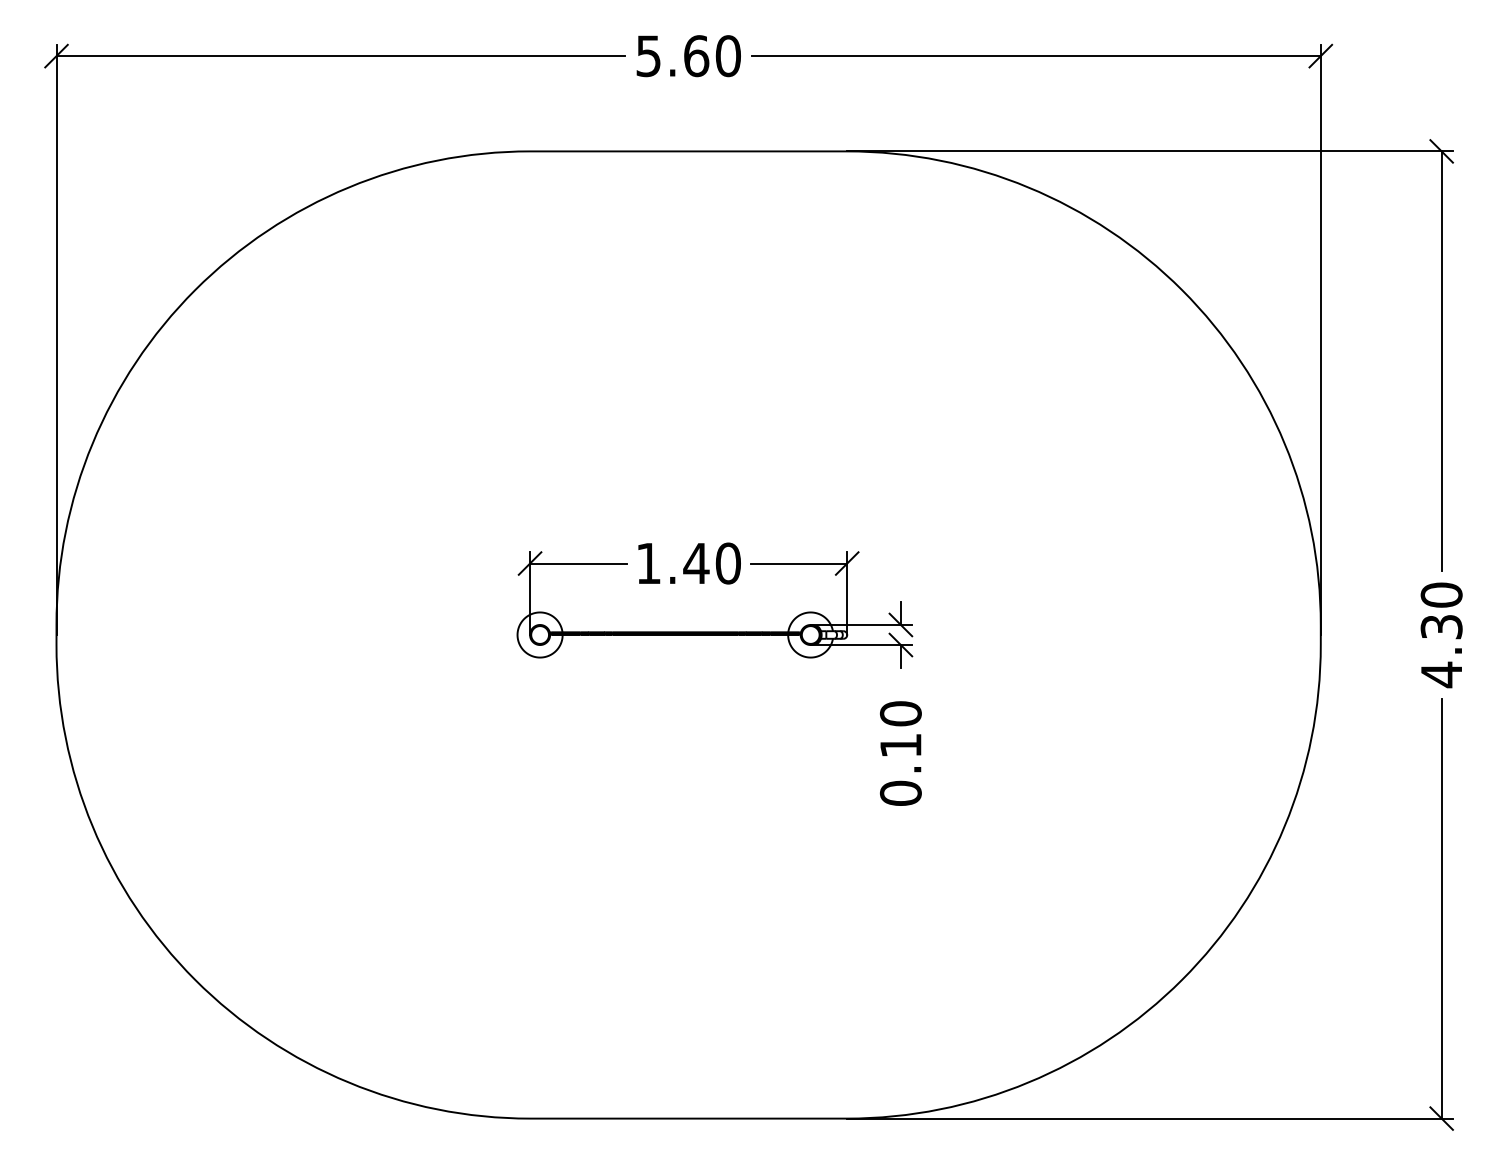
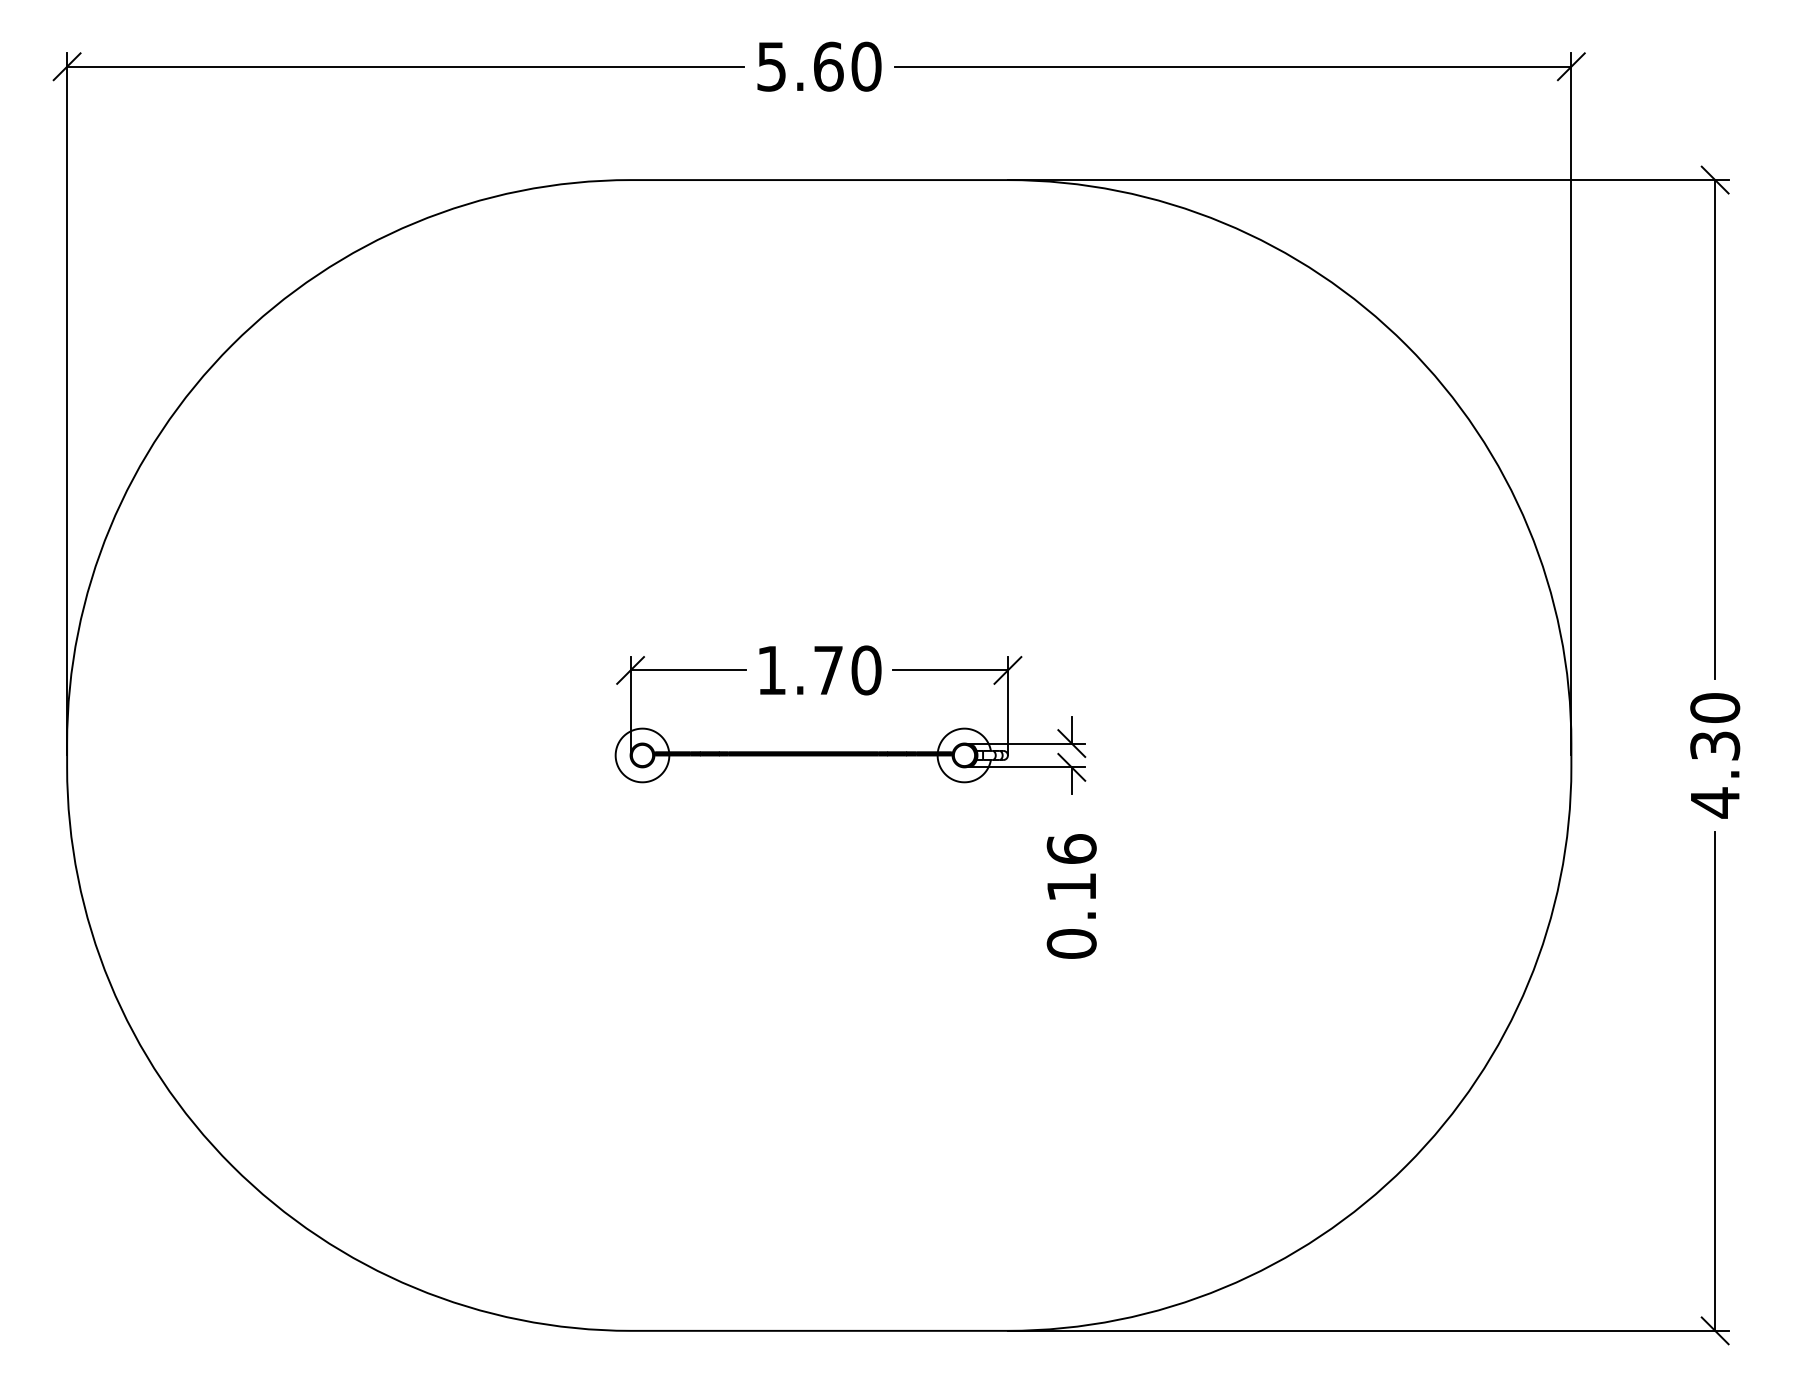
text: (696, 563) -> (828, 670), 1.40 -> 1.70
text: (900, 713) -> (1071, 848), 0.10 -> 0.16

